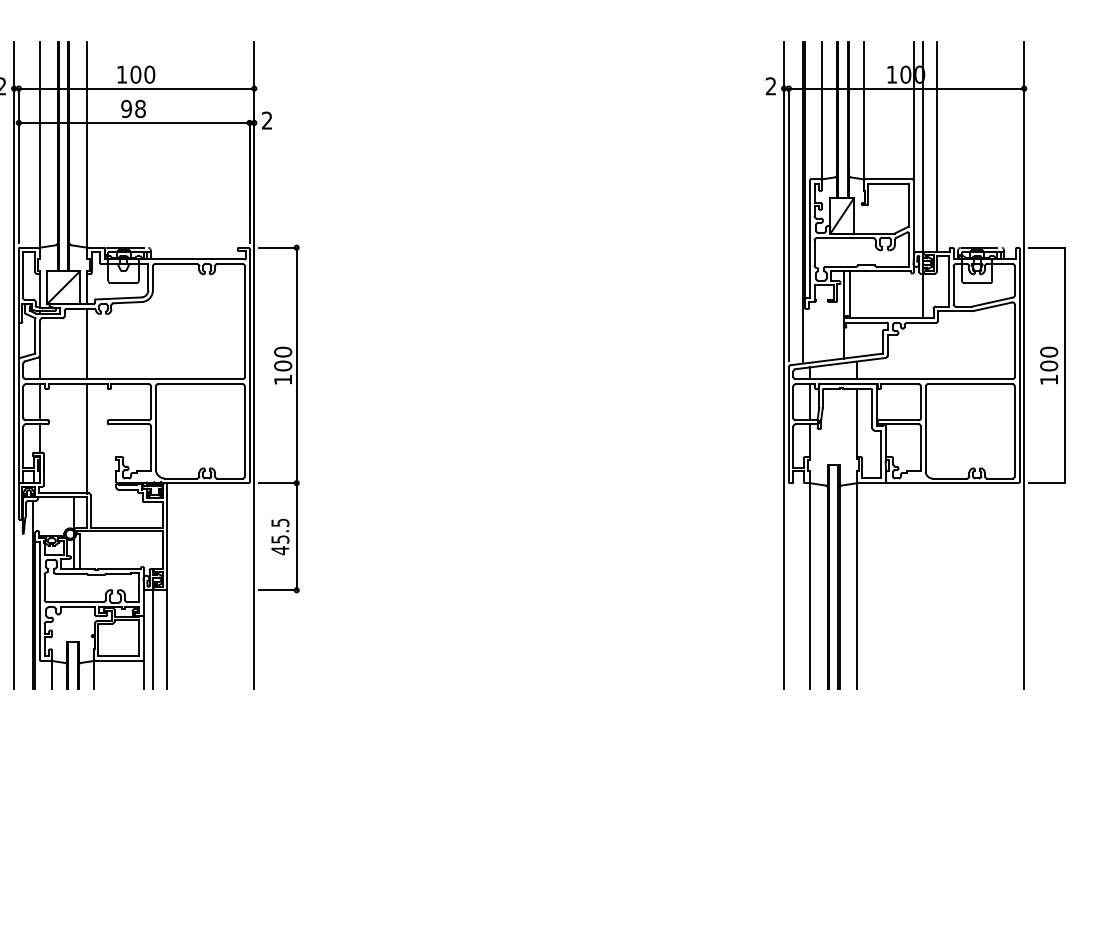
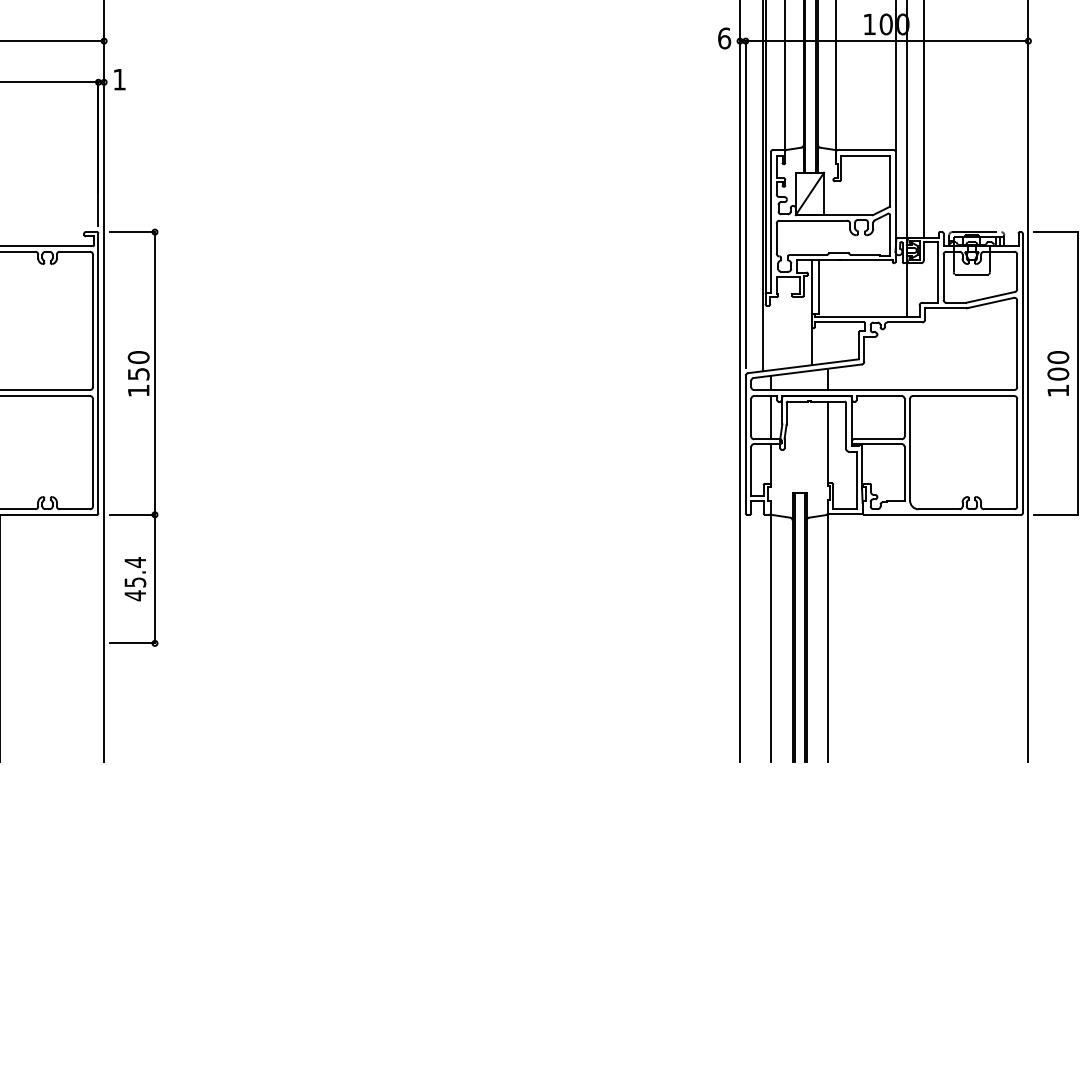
text: (770, 86) -> (723, 38), 2 -> 6
text: (267, 120) -> (119, 79), 2 -> 1
text: (283, 365) -> (139, 373), 100 -> 150
text: (280, 522) -> (135, 562), 45.5 -> 45.4

